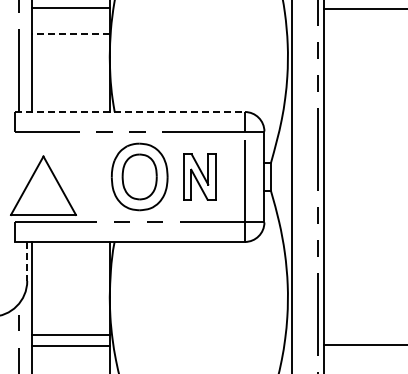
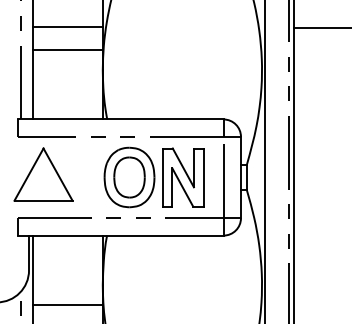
line: (70, 34) -> (67, 50), dashed -> solid
line: (130, 112) -> (121, 119), dashed -> solid
part: (199, 176) -> (182, 177), size x1.43
part: (43, 185) -> (43, 174), moved
line: (27, 261) -> (29, 253), dashed -> solid
line: (70, 334) -> (67, 304), moved

